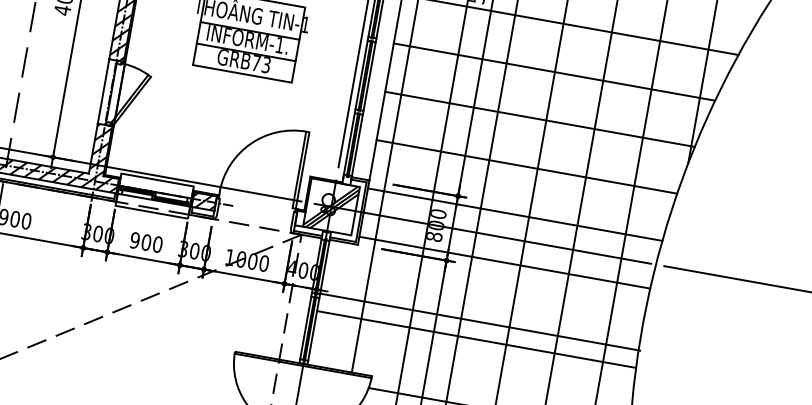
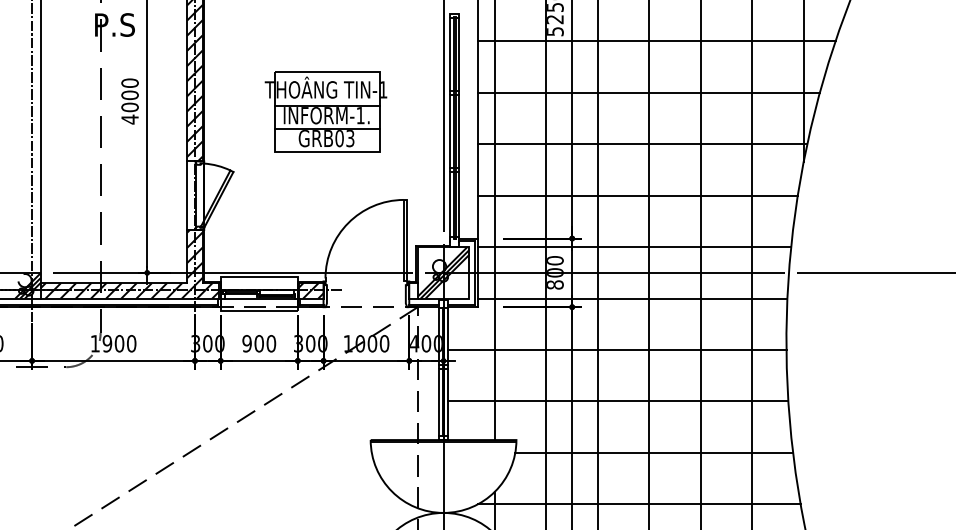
text: (256, 63) -> (339, 138), GRB73 -> GRB03
line: (479, 322) -> (617, 401), moved
line: (475, 339) -> (616, 350), moved

